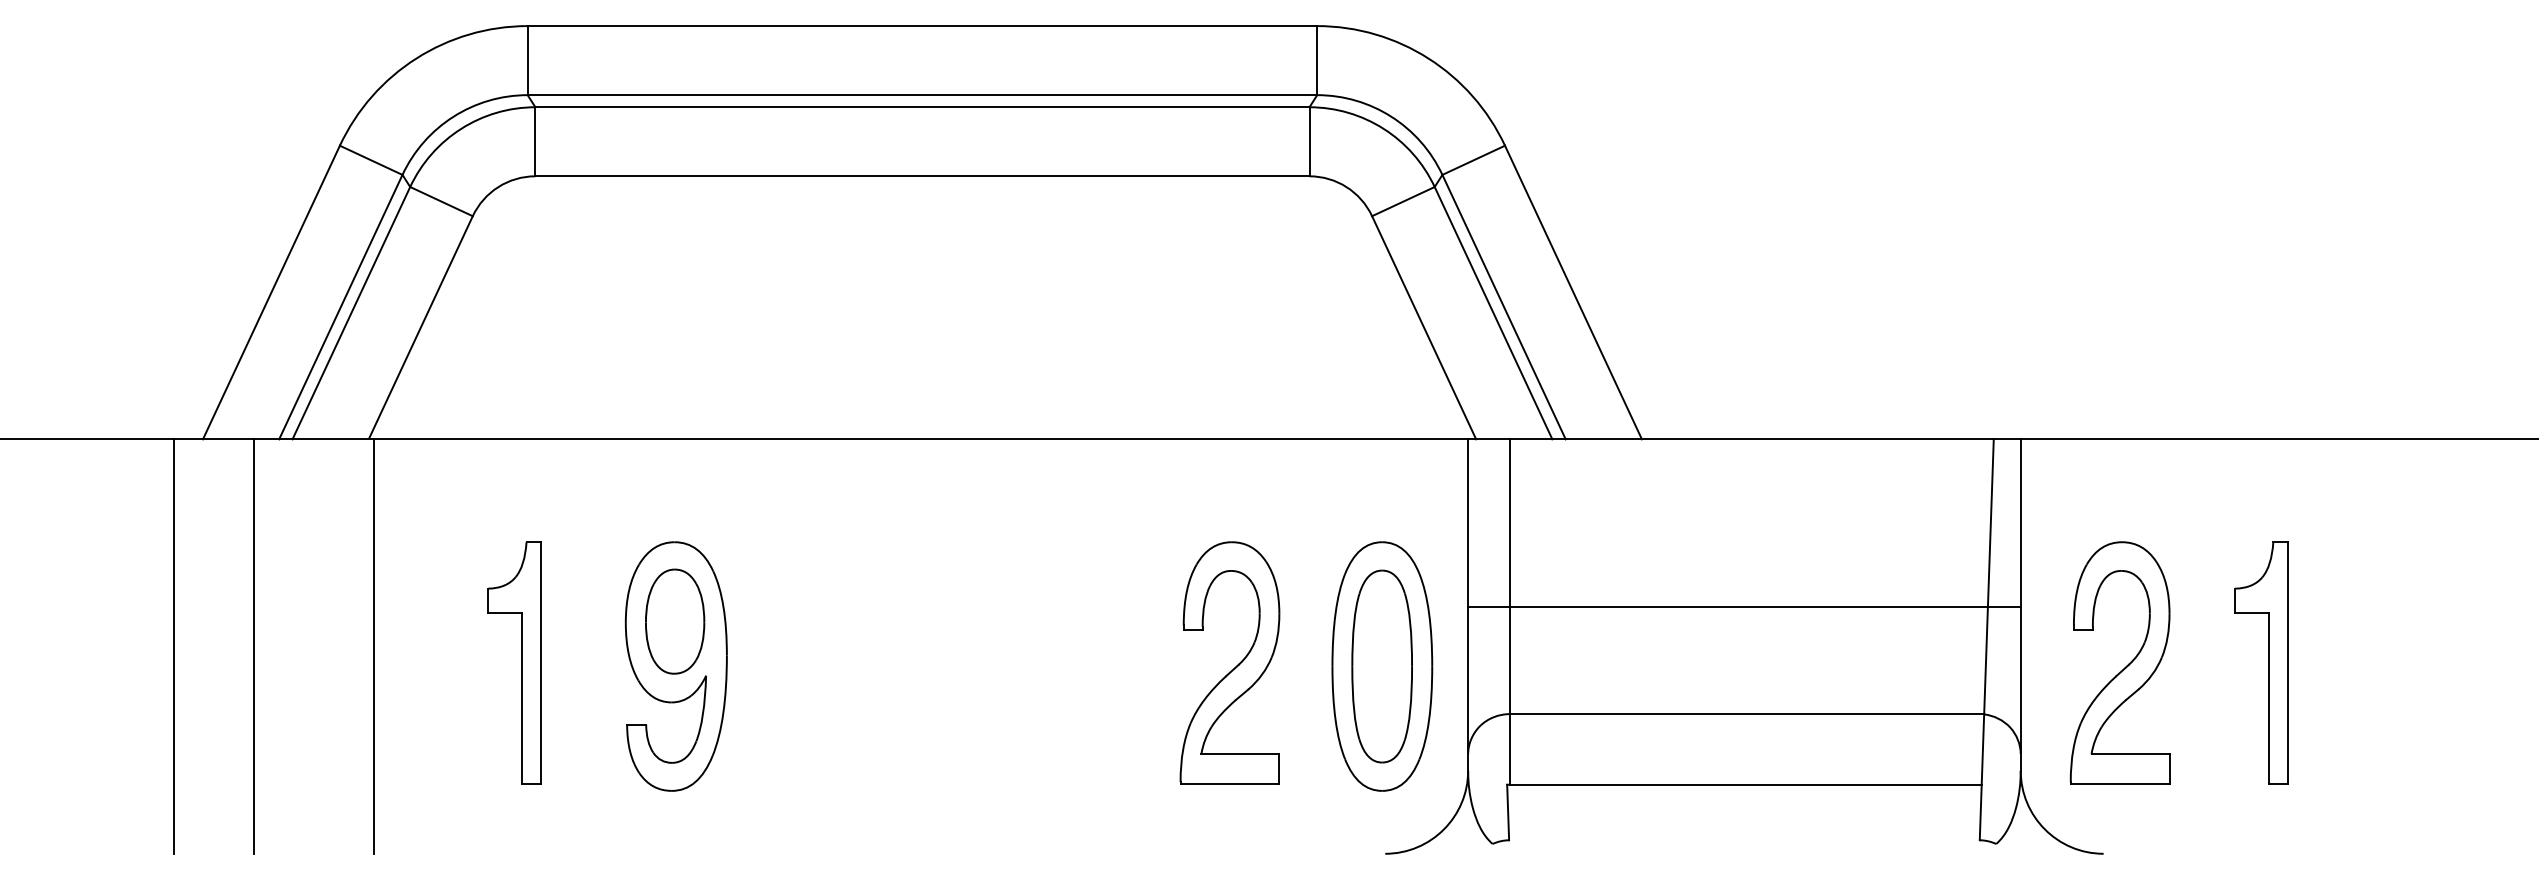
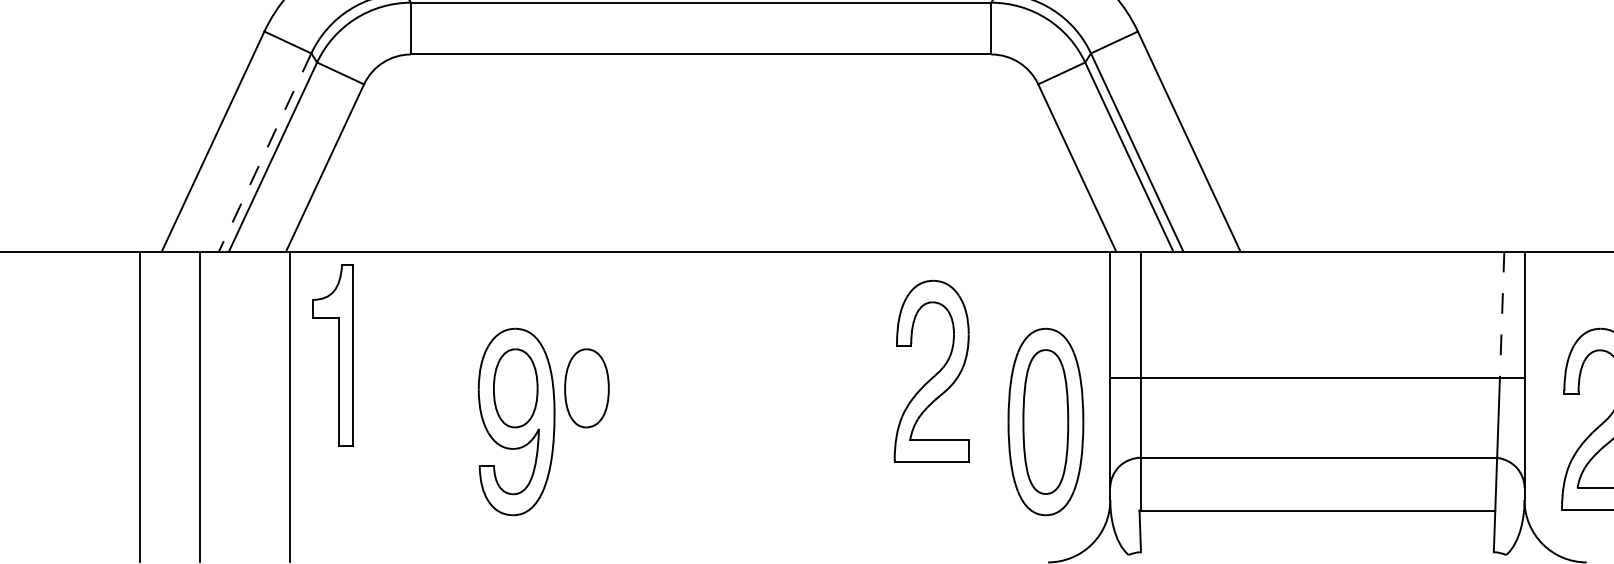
line: (340, 307) -> (264, 152), solid -> dashed
line: (1990, 523) -> (1501, 314), solid -> dashed
part: (770, 621) -> (587, 388), added
part: (521, 662) -> (338, 355), moved
part: (1234, 667) -> (935, 374), moved

